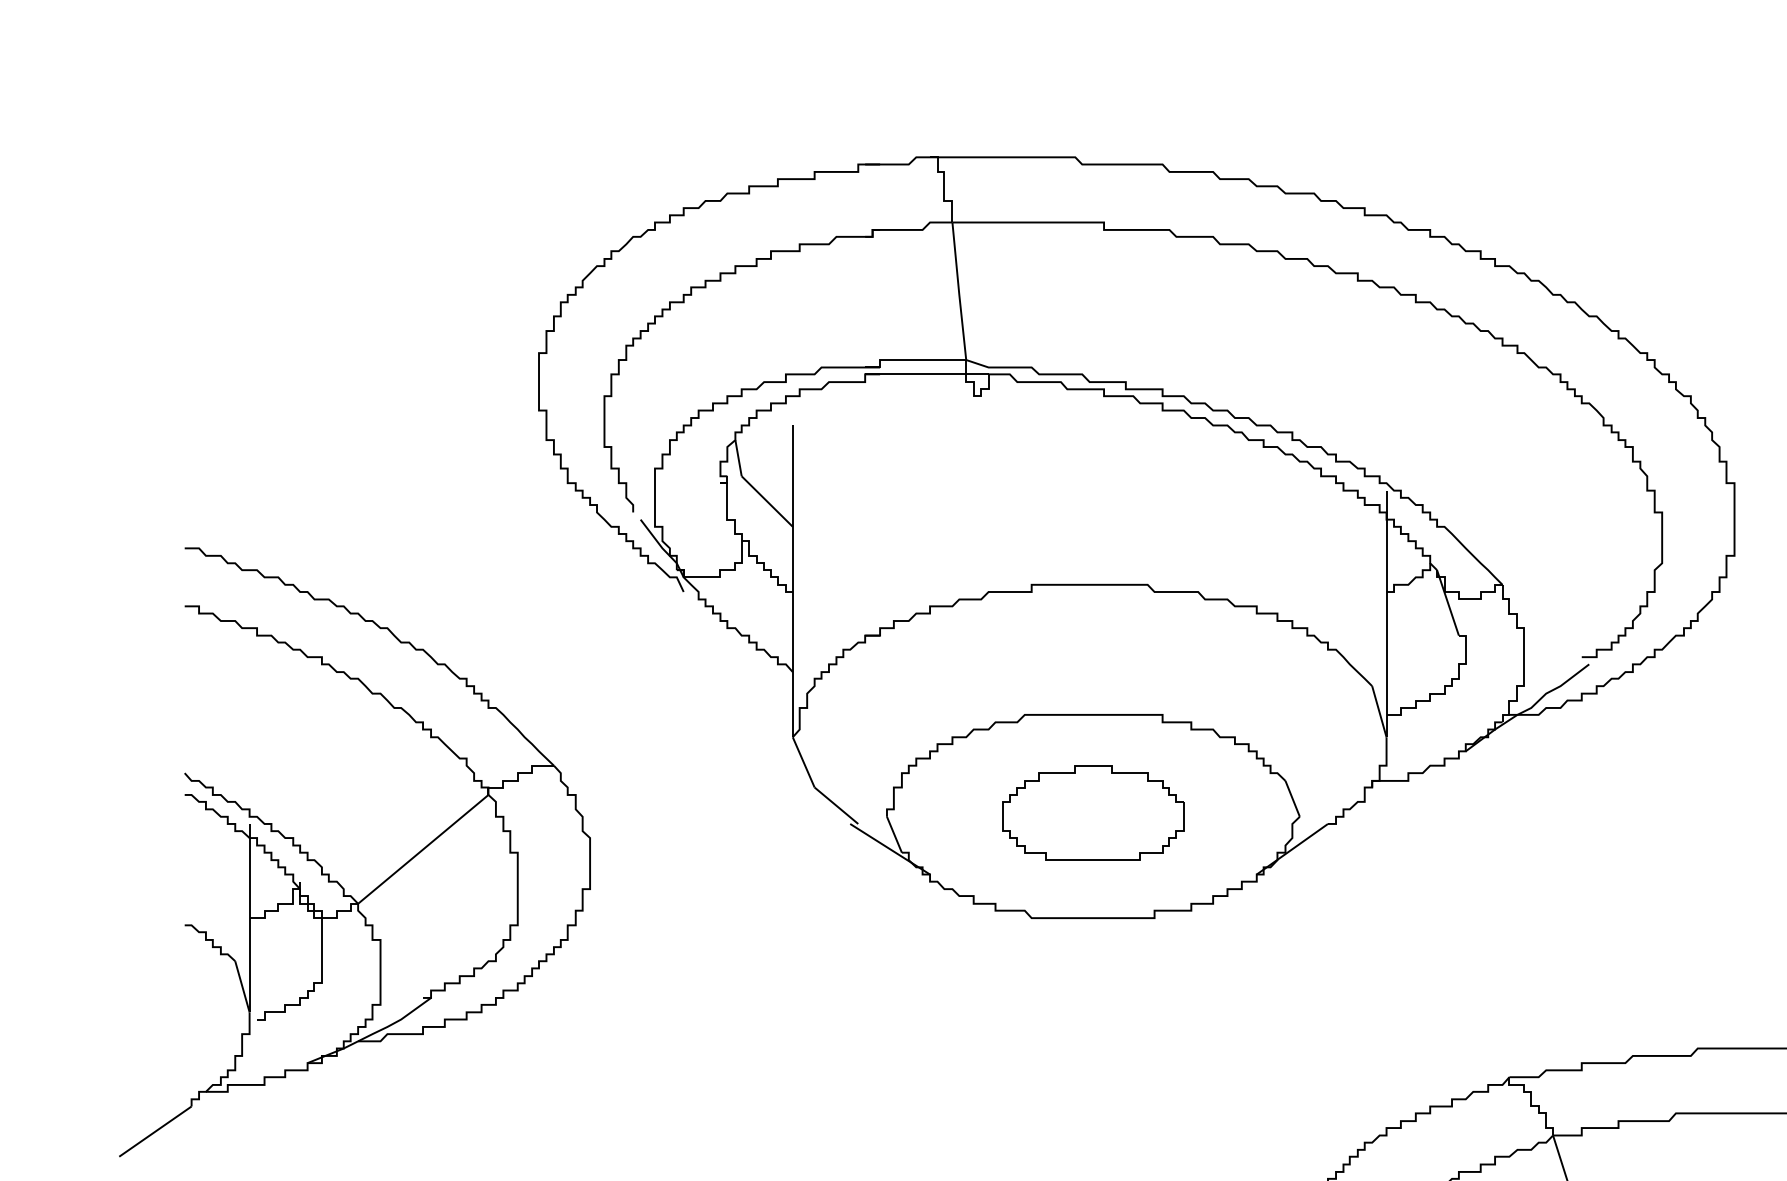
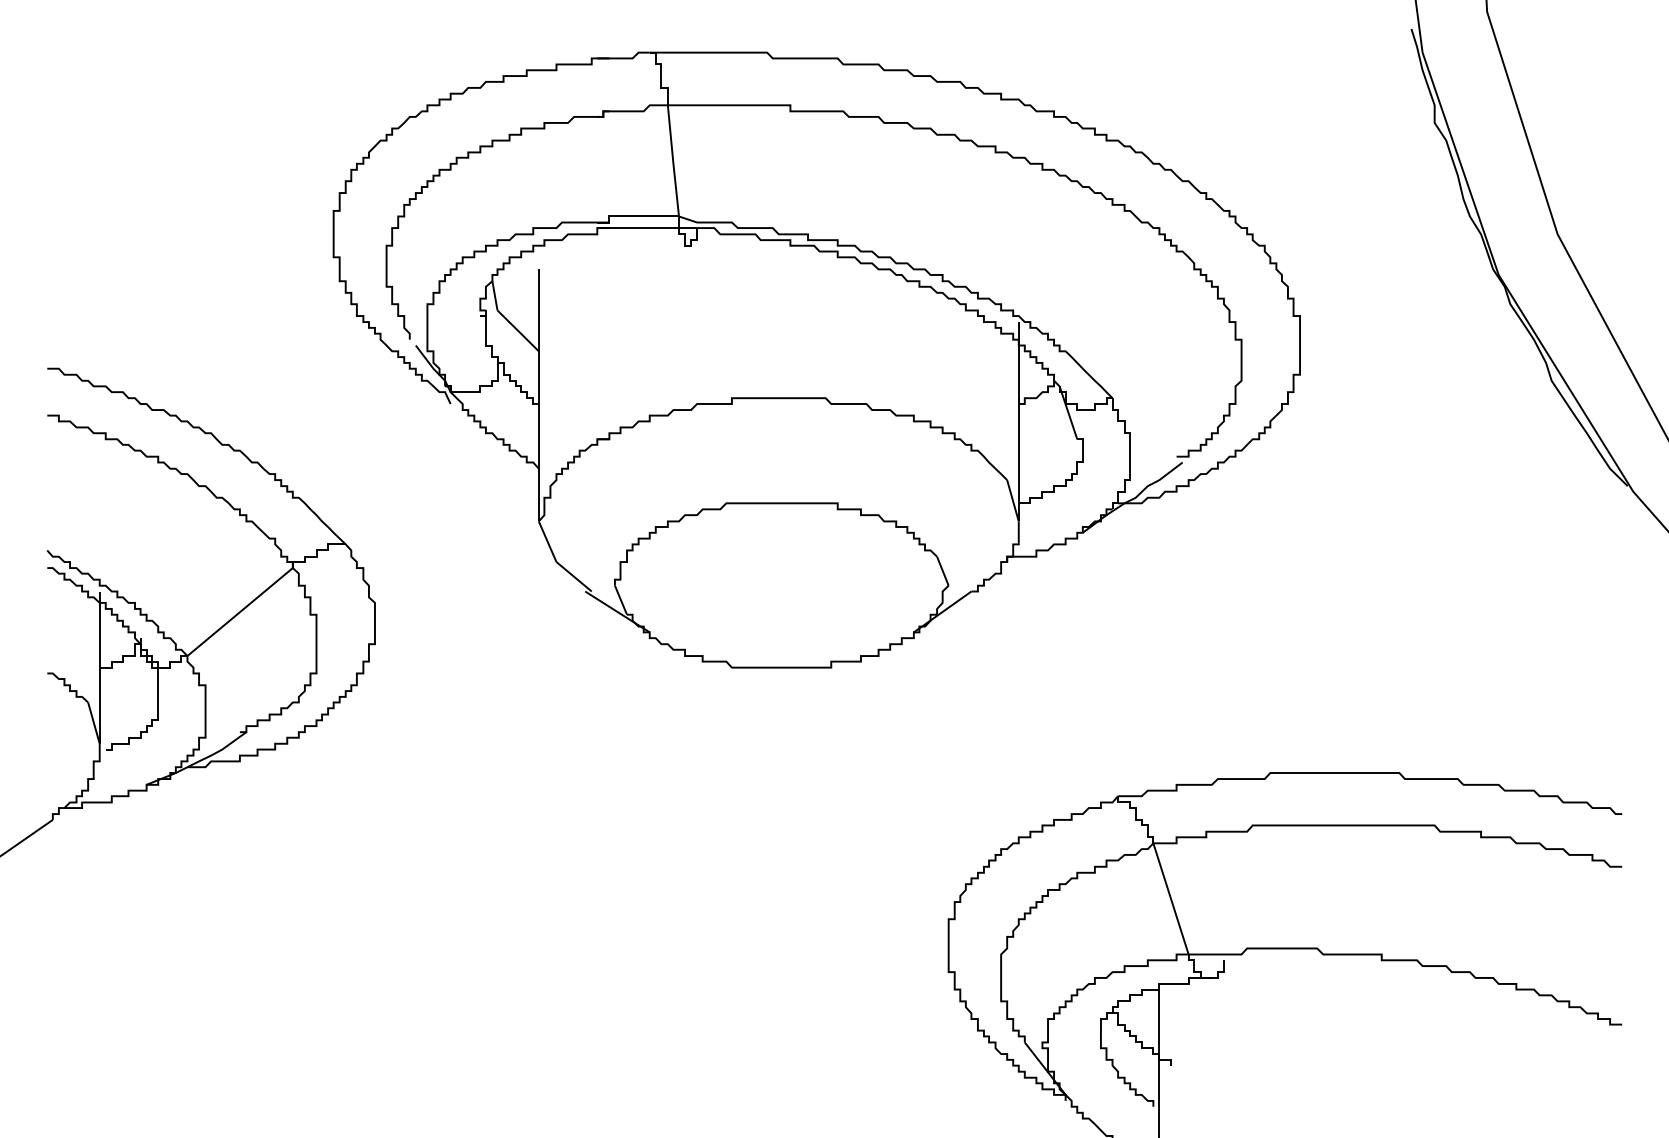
part: (1093, 812) -> (781, 582), removed

